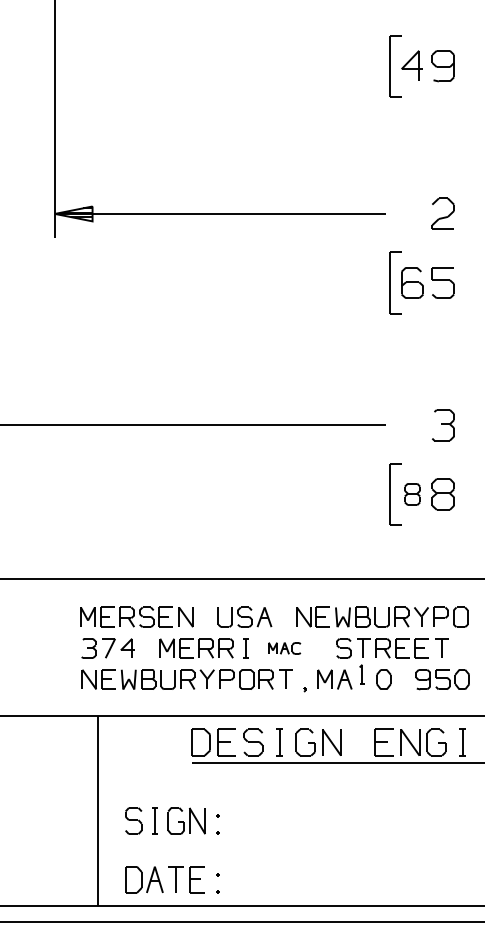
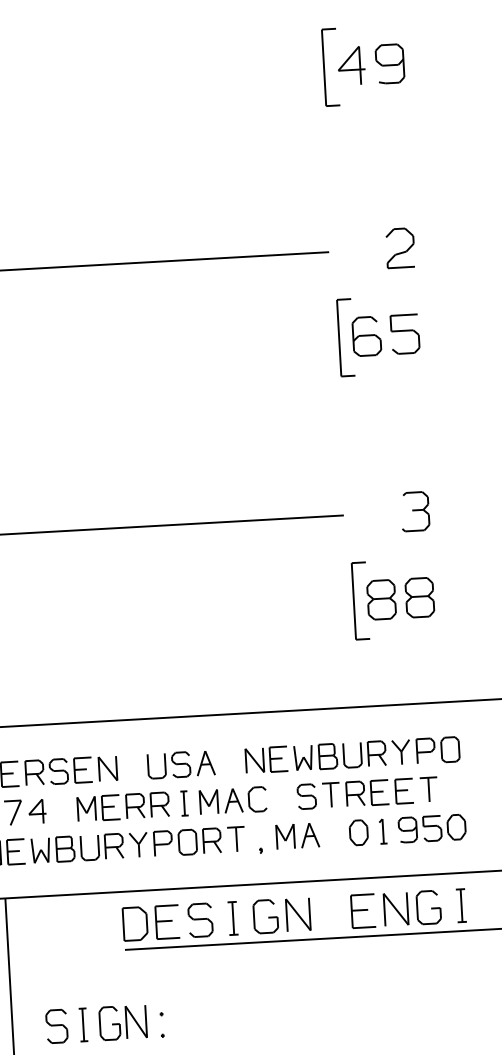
part: (412, 494) -> (381, 600), size x1.43
part: (284, 648) -> (232, 800), size x1.67
part: (361, 674) -> (382, 831), moved

